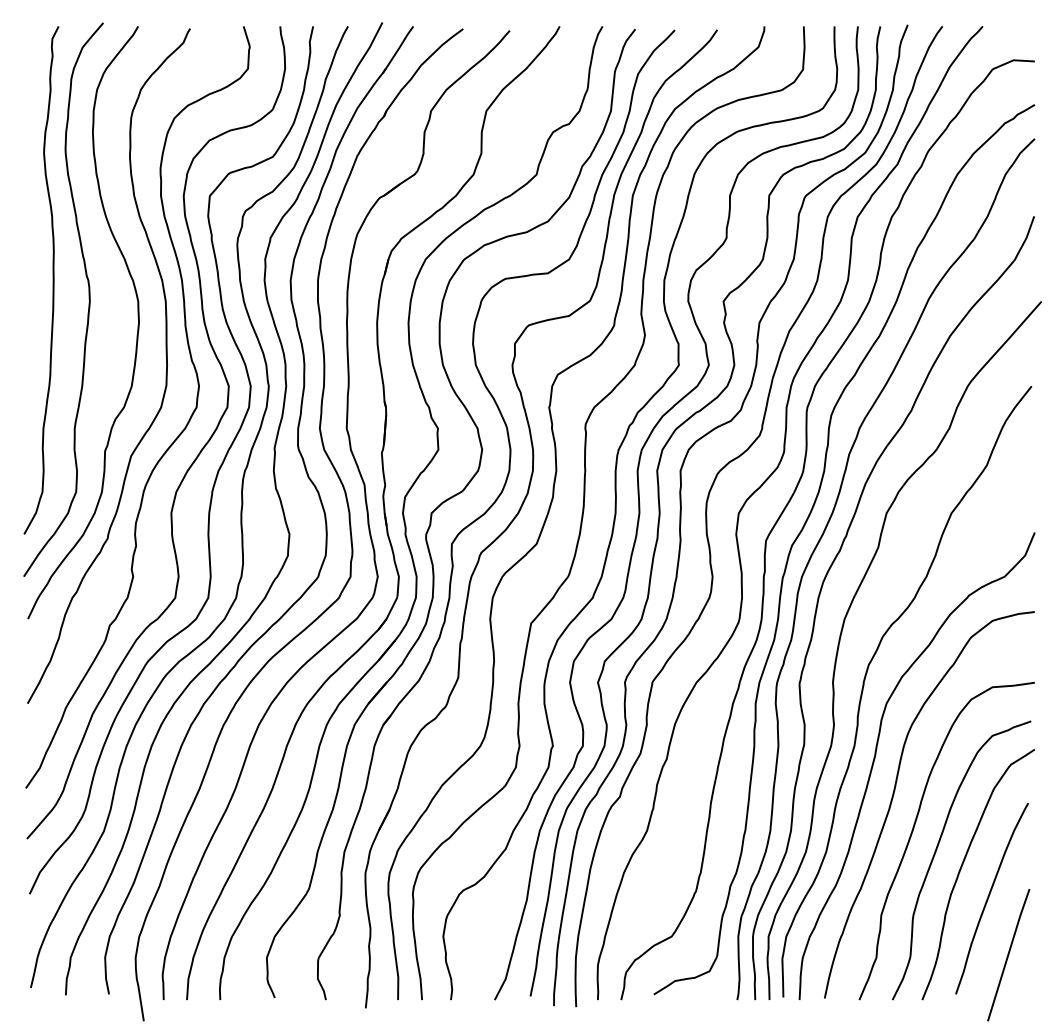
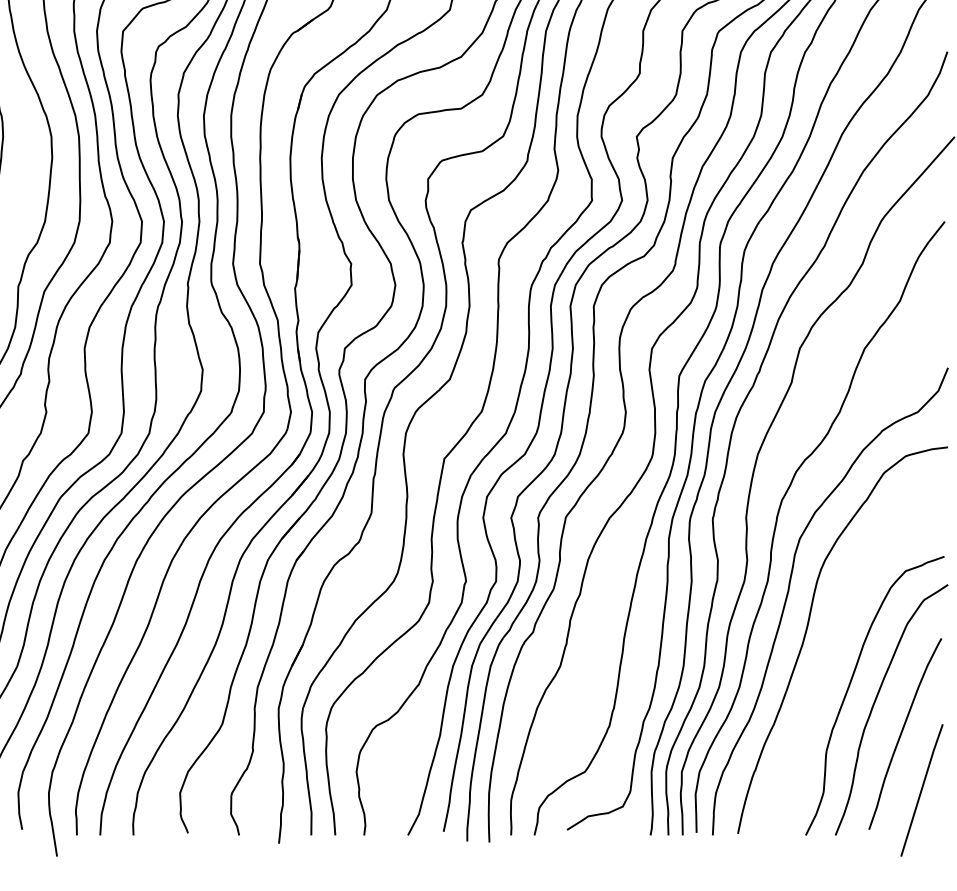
curve: (914, 828) -> (827, 663), removed

